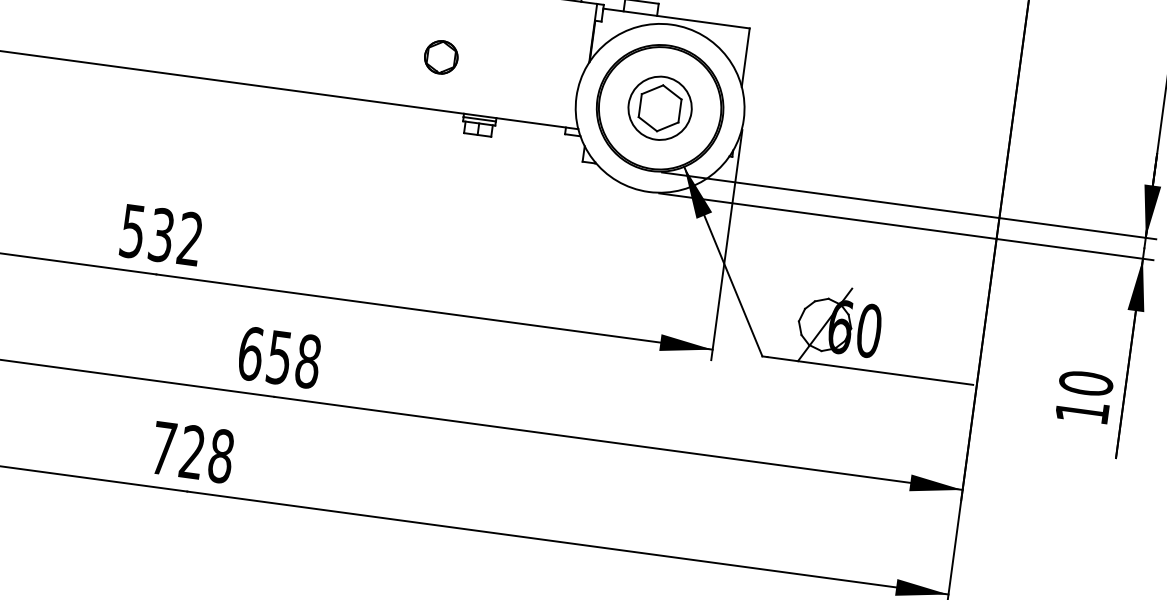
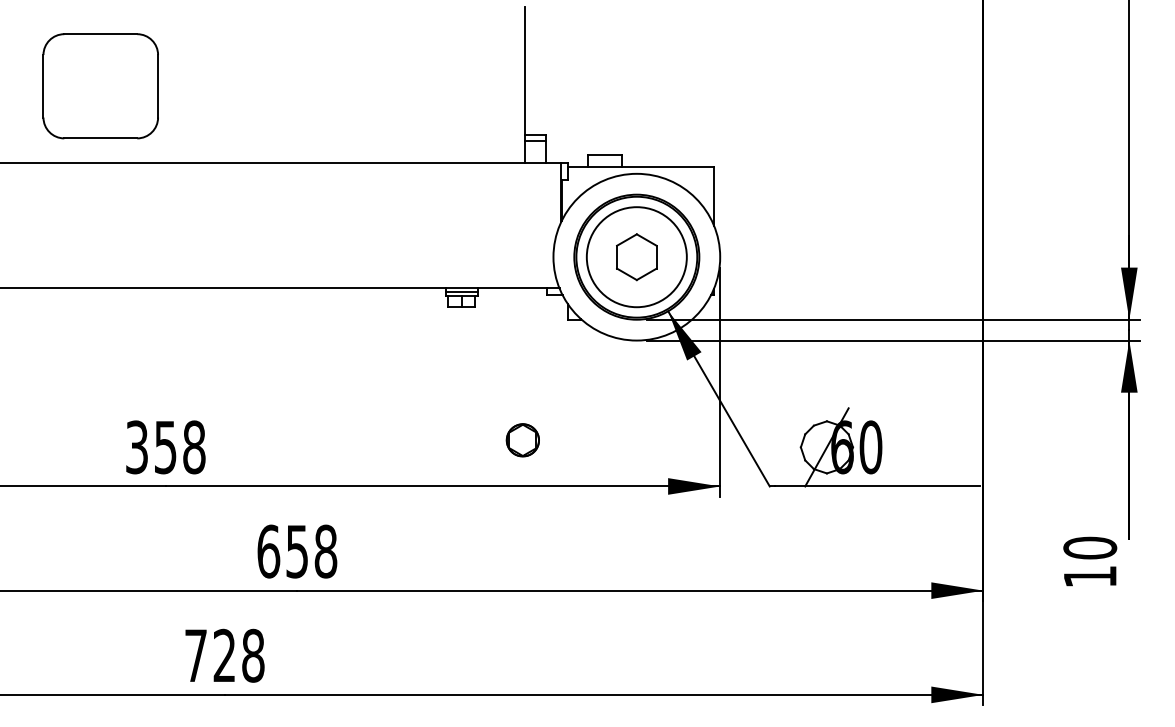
part: (440, 57) -> (522, 440), moved
circle: (659, 107) -> (636, 256), size x1.6
text: (161, 235) -> (165, 447), 532 -> 358
text: (1084, 396) -> (1090, 561), moved

